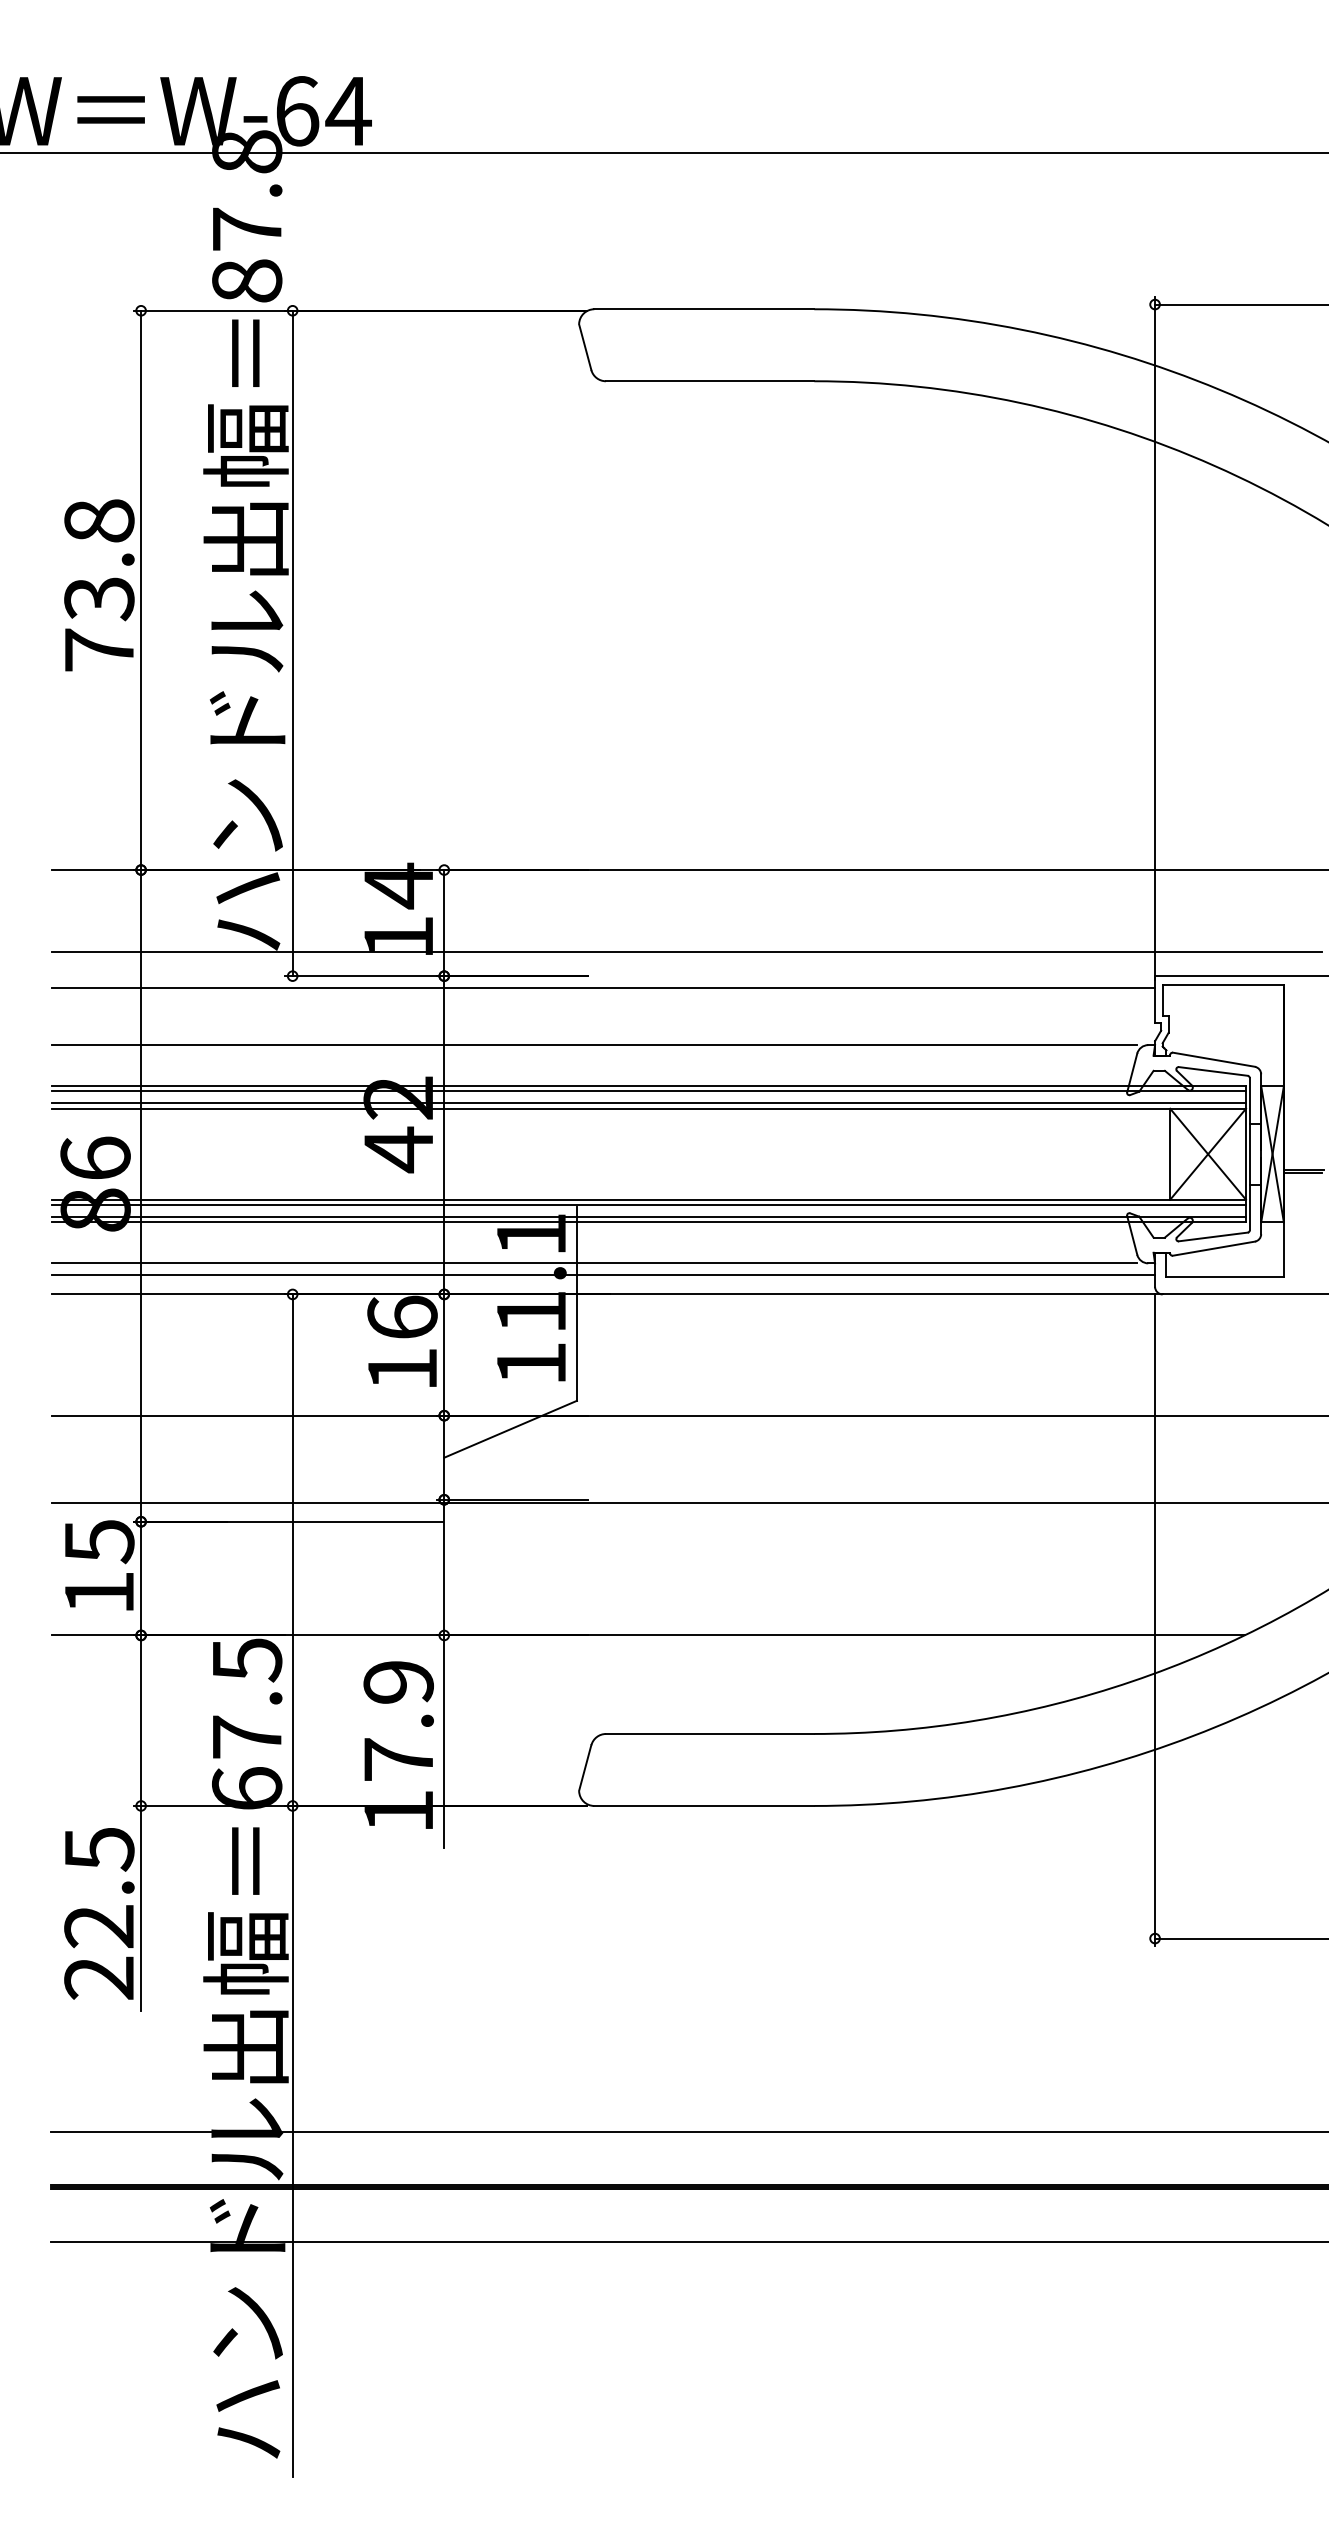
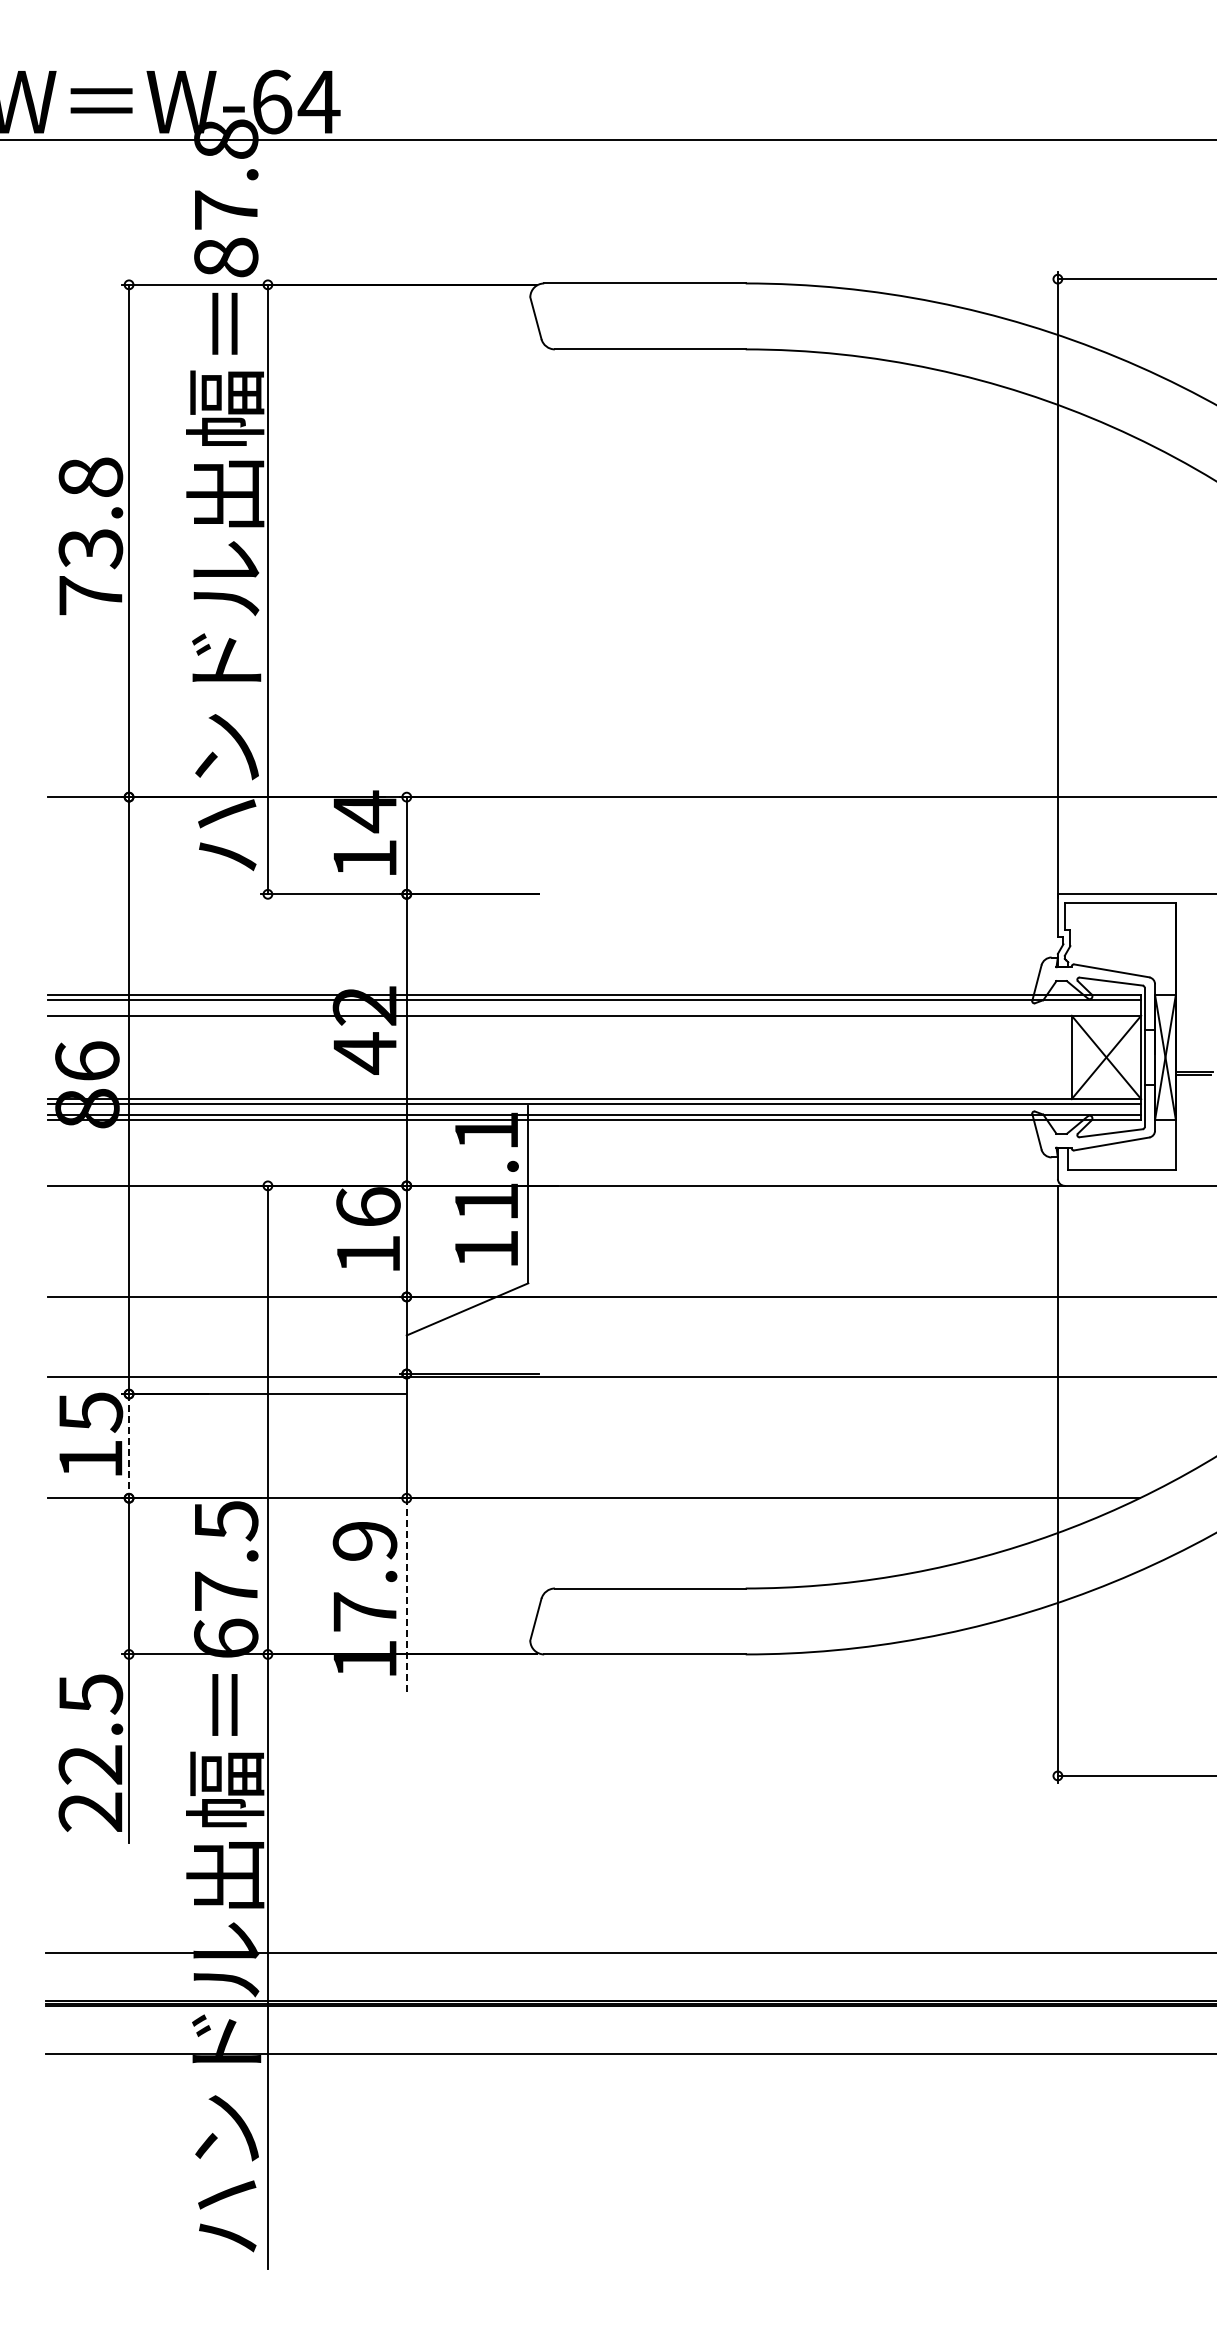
line: (686, 952) -> (628, 872), removed
line: (603, 987) -> (552, 904), removed
line: (594, 1045) -> (544, 957), removed
line: (649, 1102) -> (594, 1010), removed
line: (594, 1263) -> (544, 1157), removed
line: (603, 1275) -> (552, 1168), removed
line: (141, 1578) -> (129, 1446), solid -> dashed
line: (443, 1741) -> (406, 1595), solid -> dashed

